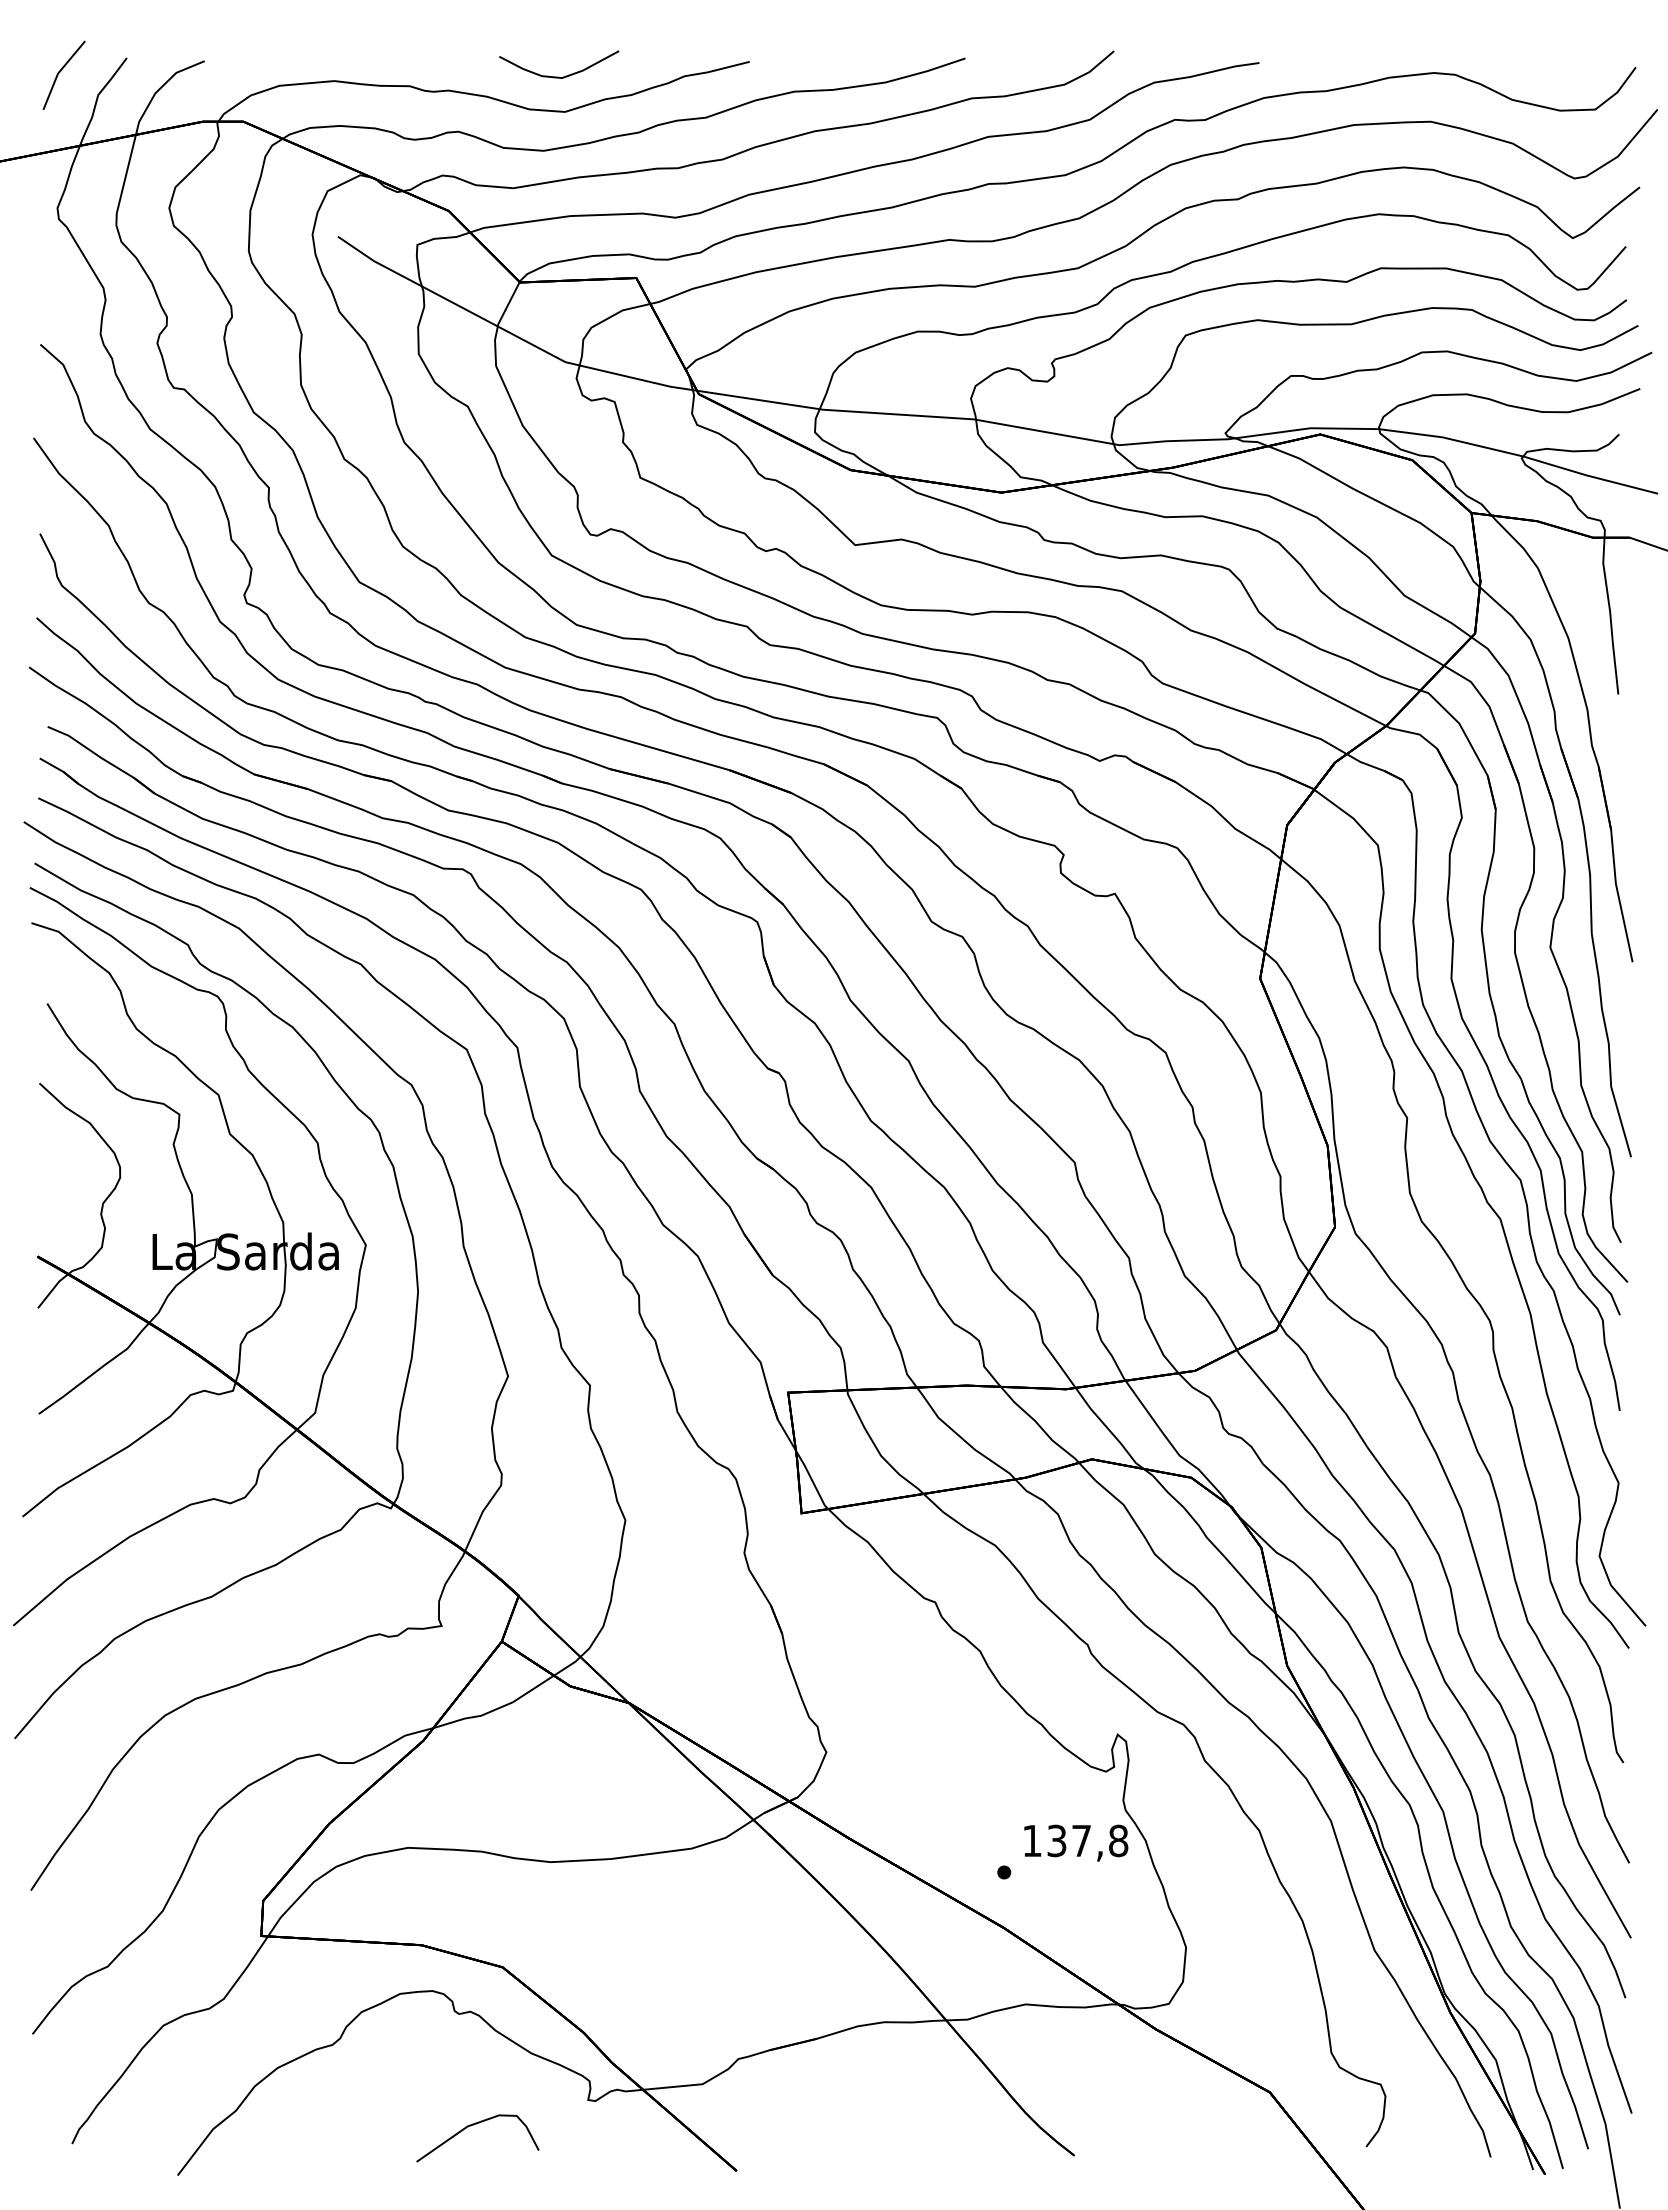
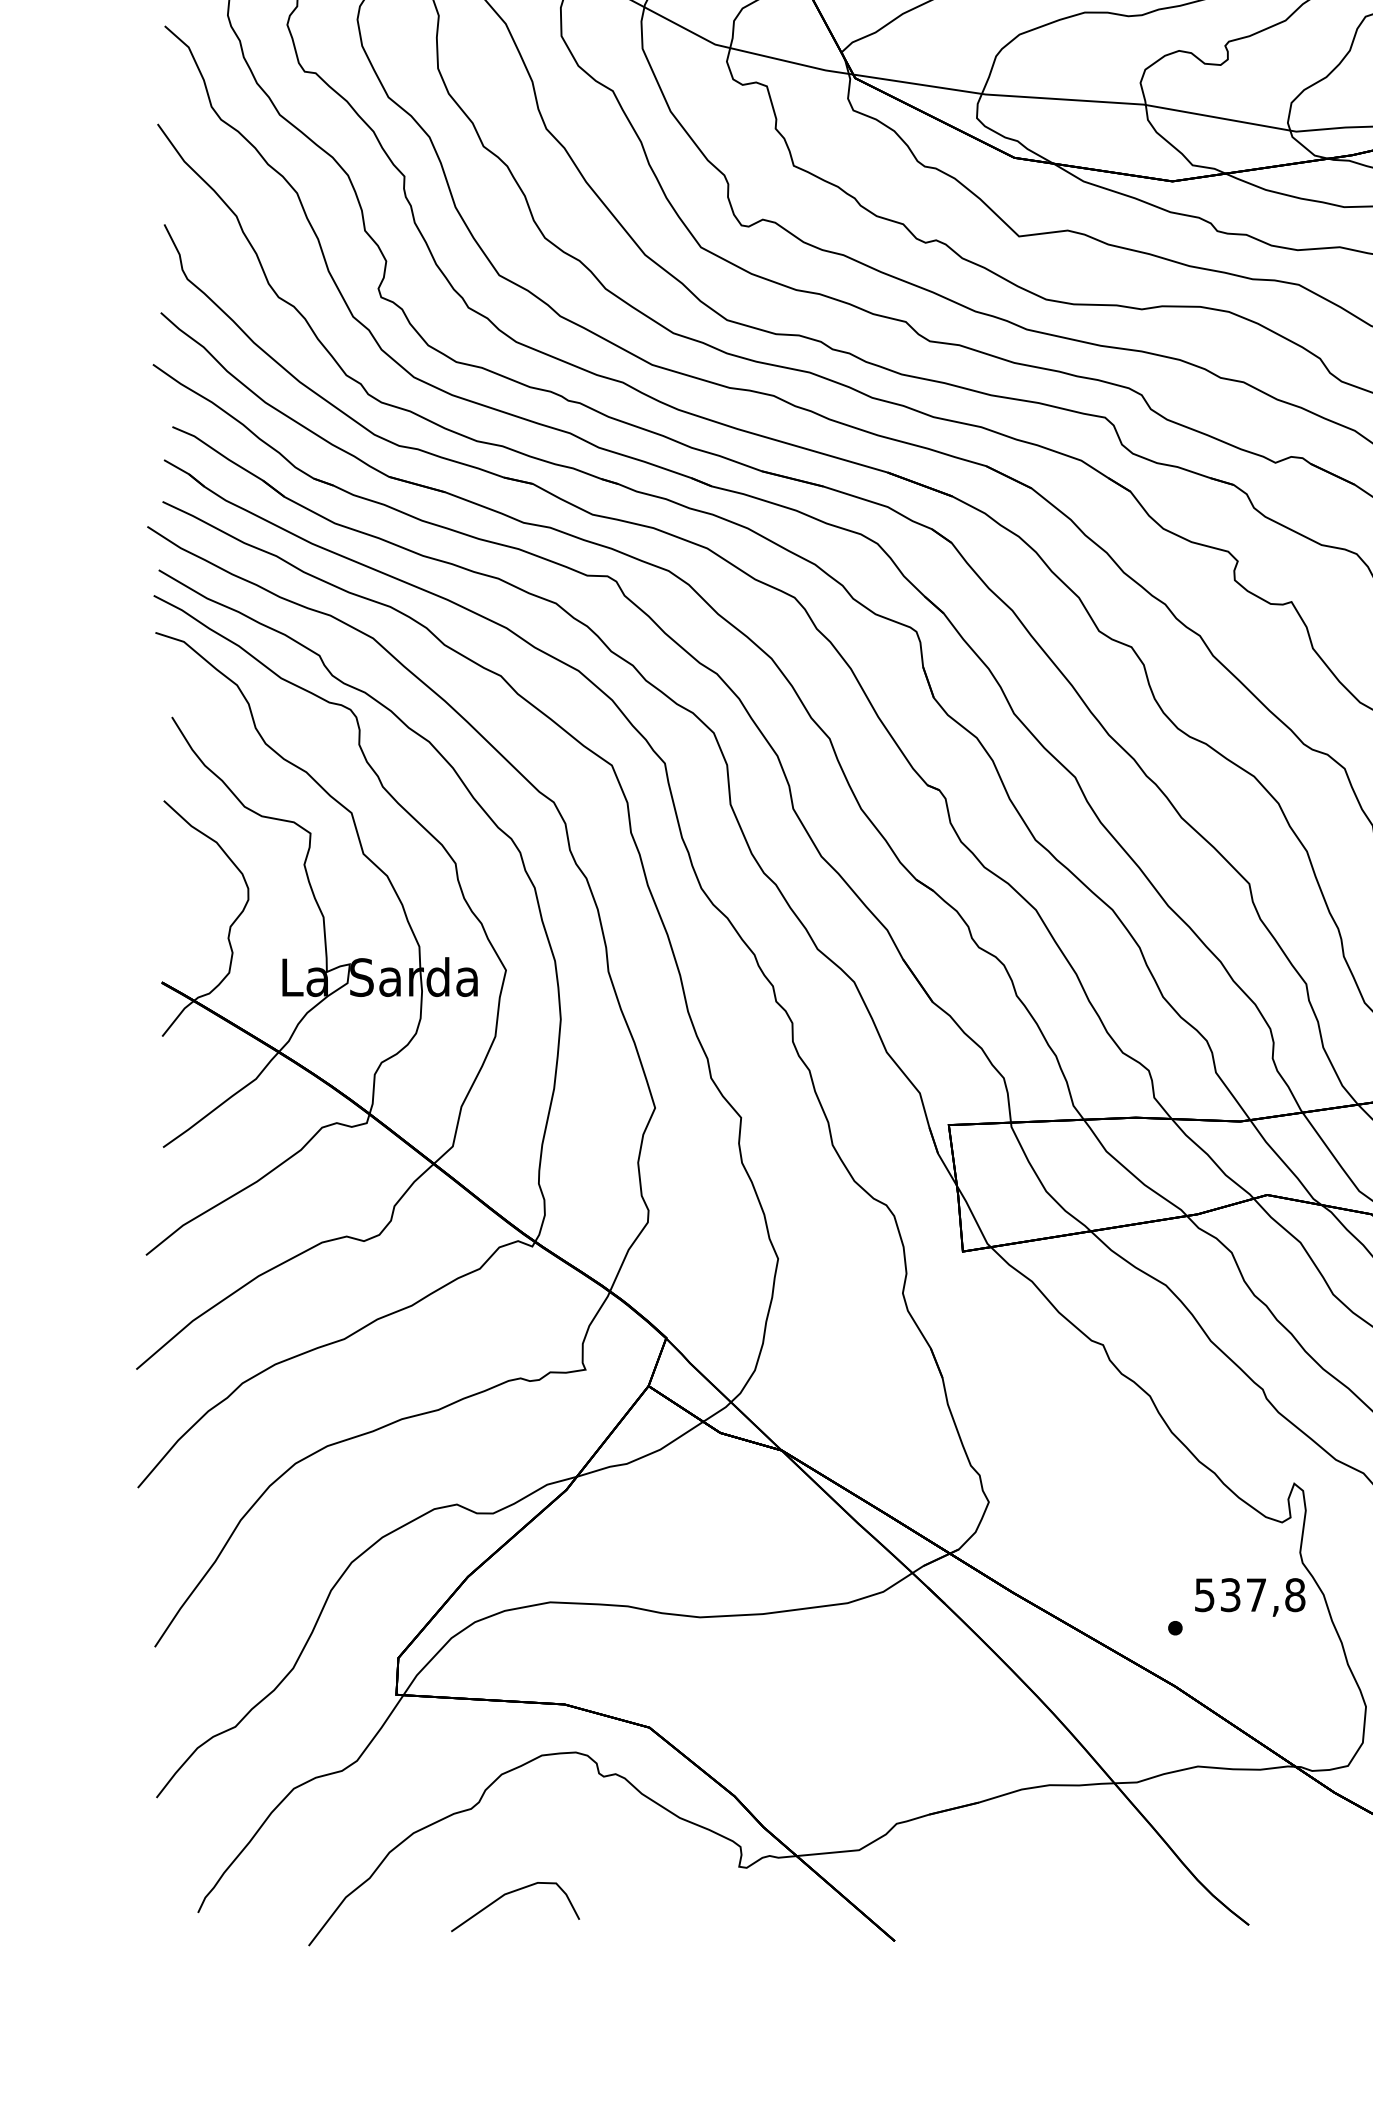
text: (1032, 1841) -> (1205, 1595), 137,8 -> 537,8
curve: (471, 2126) -> (508, 1894), moved

